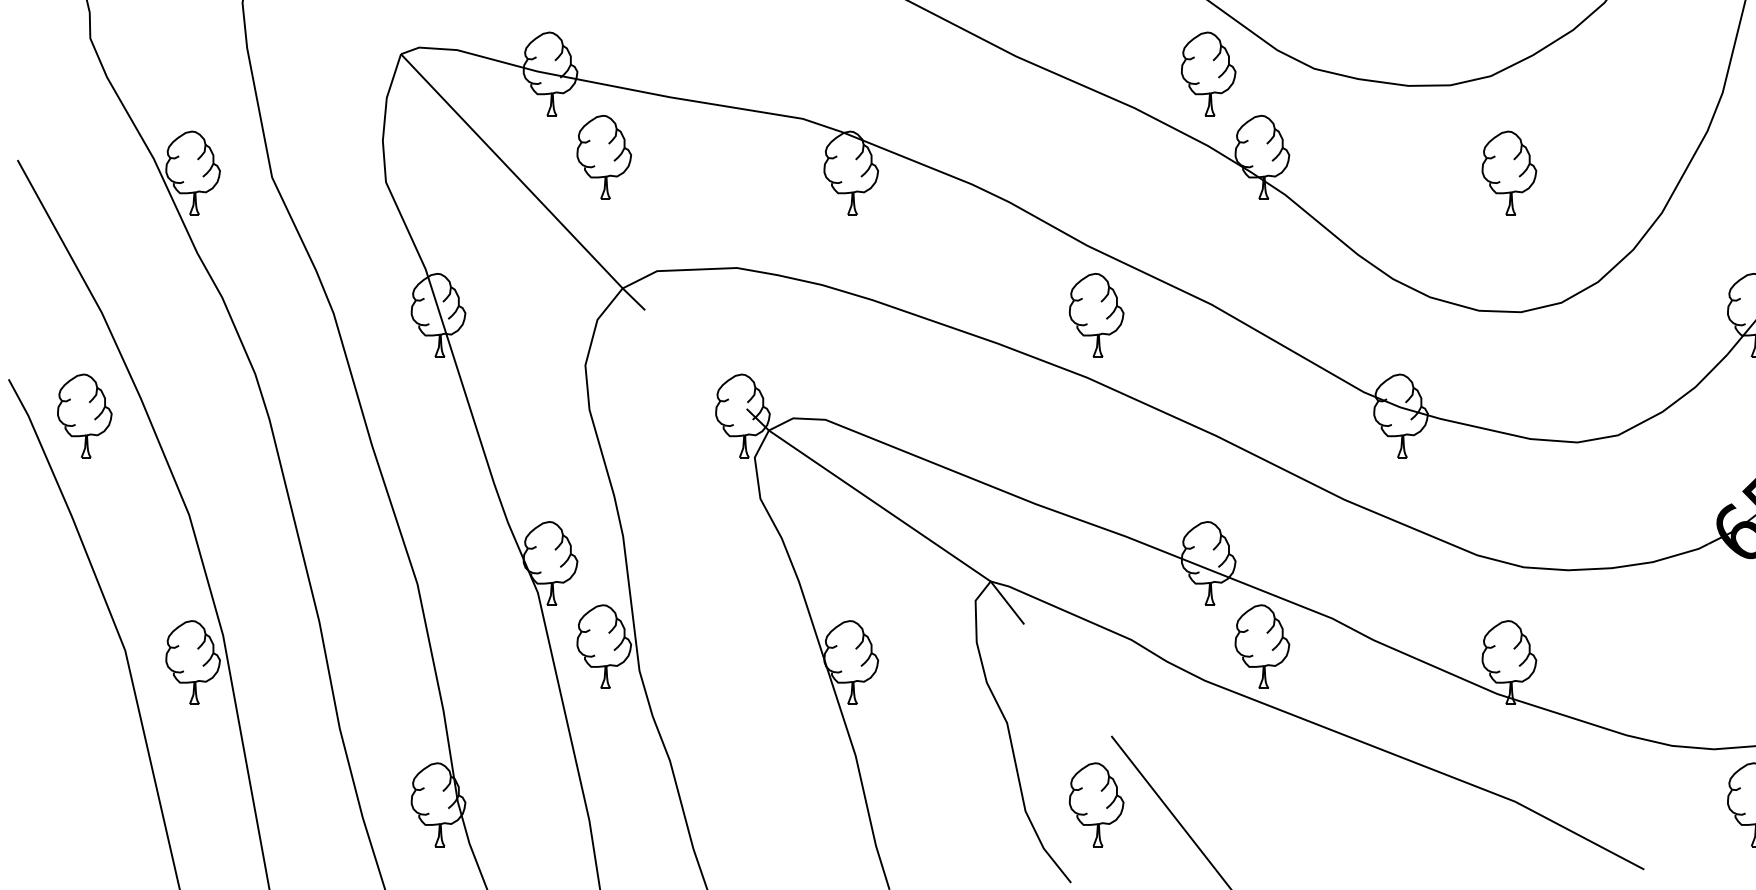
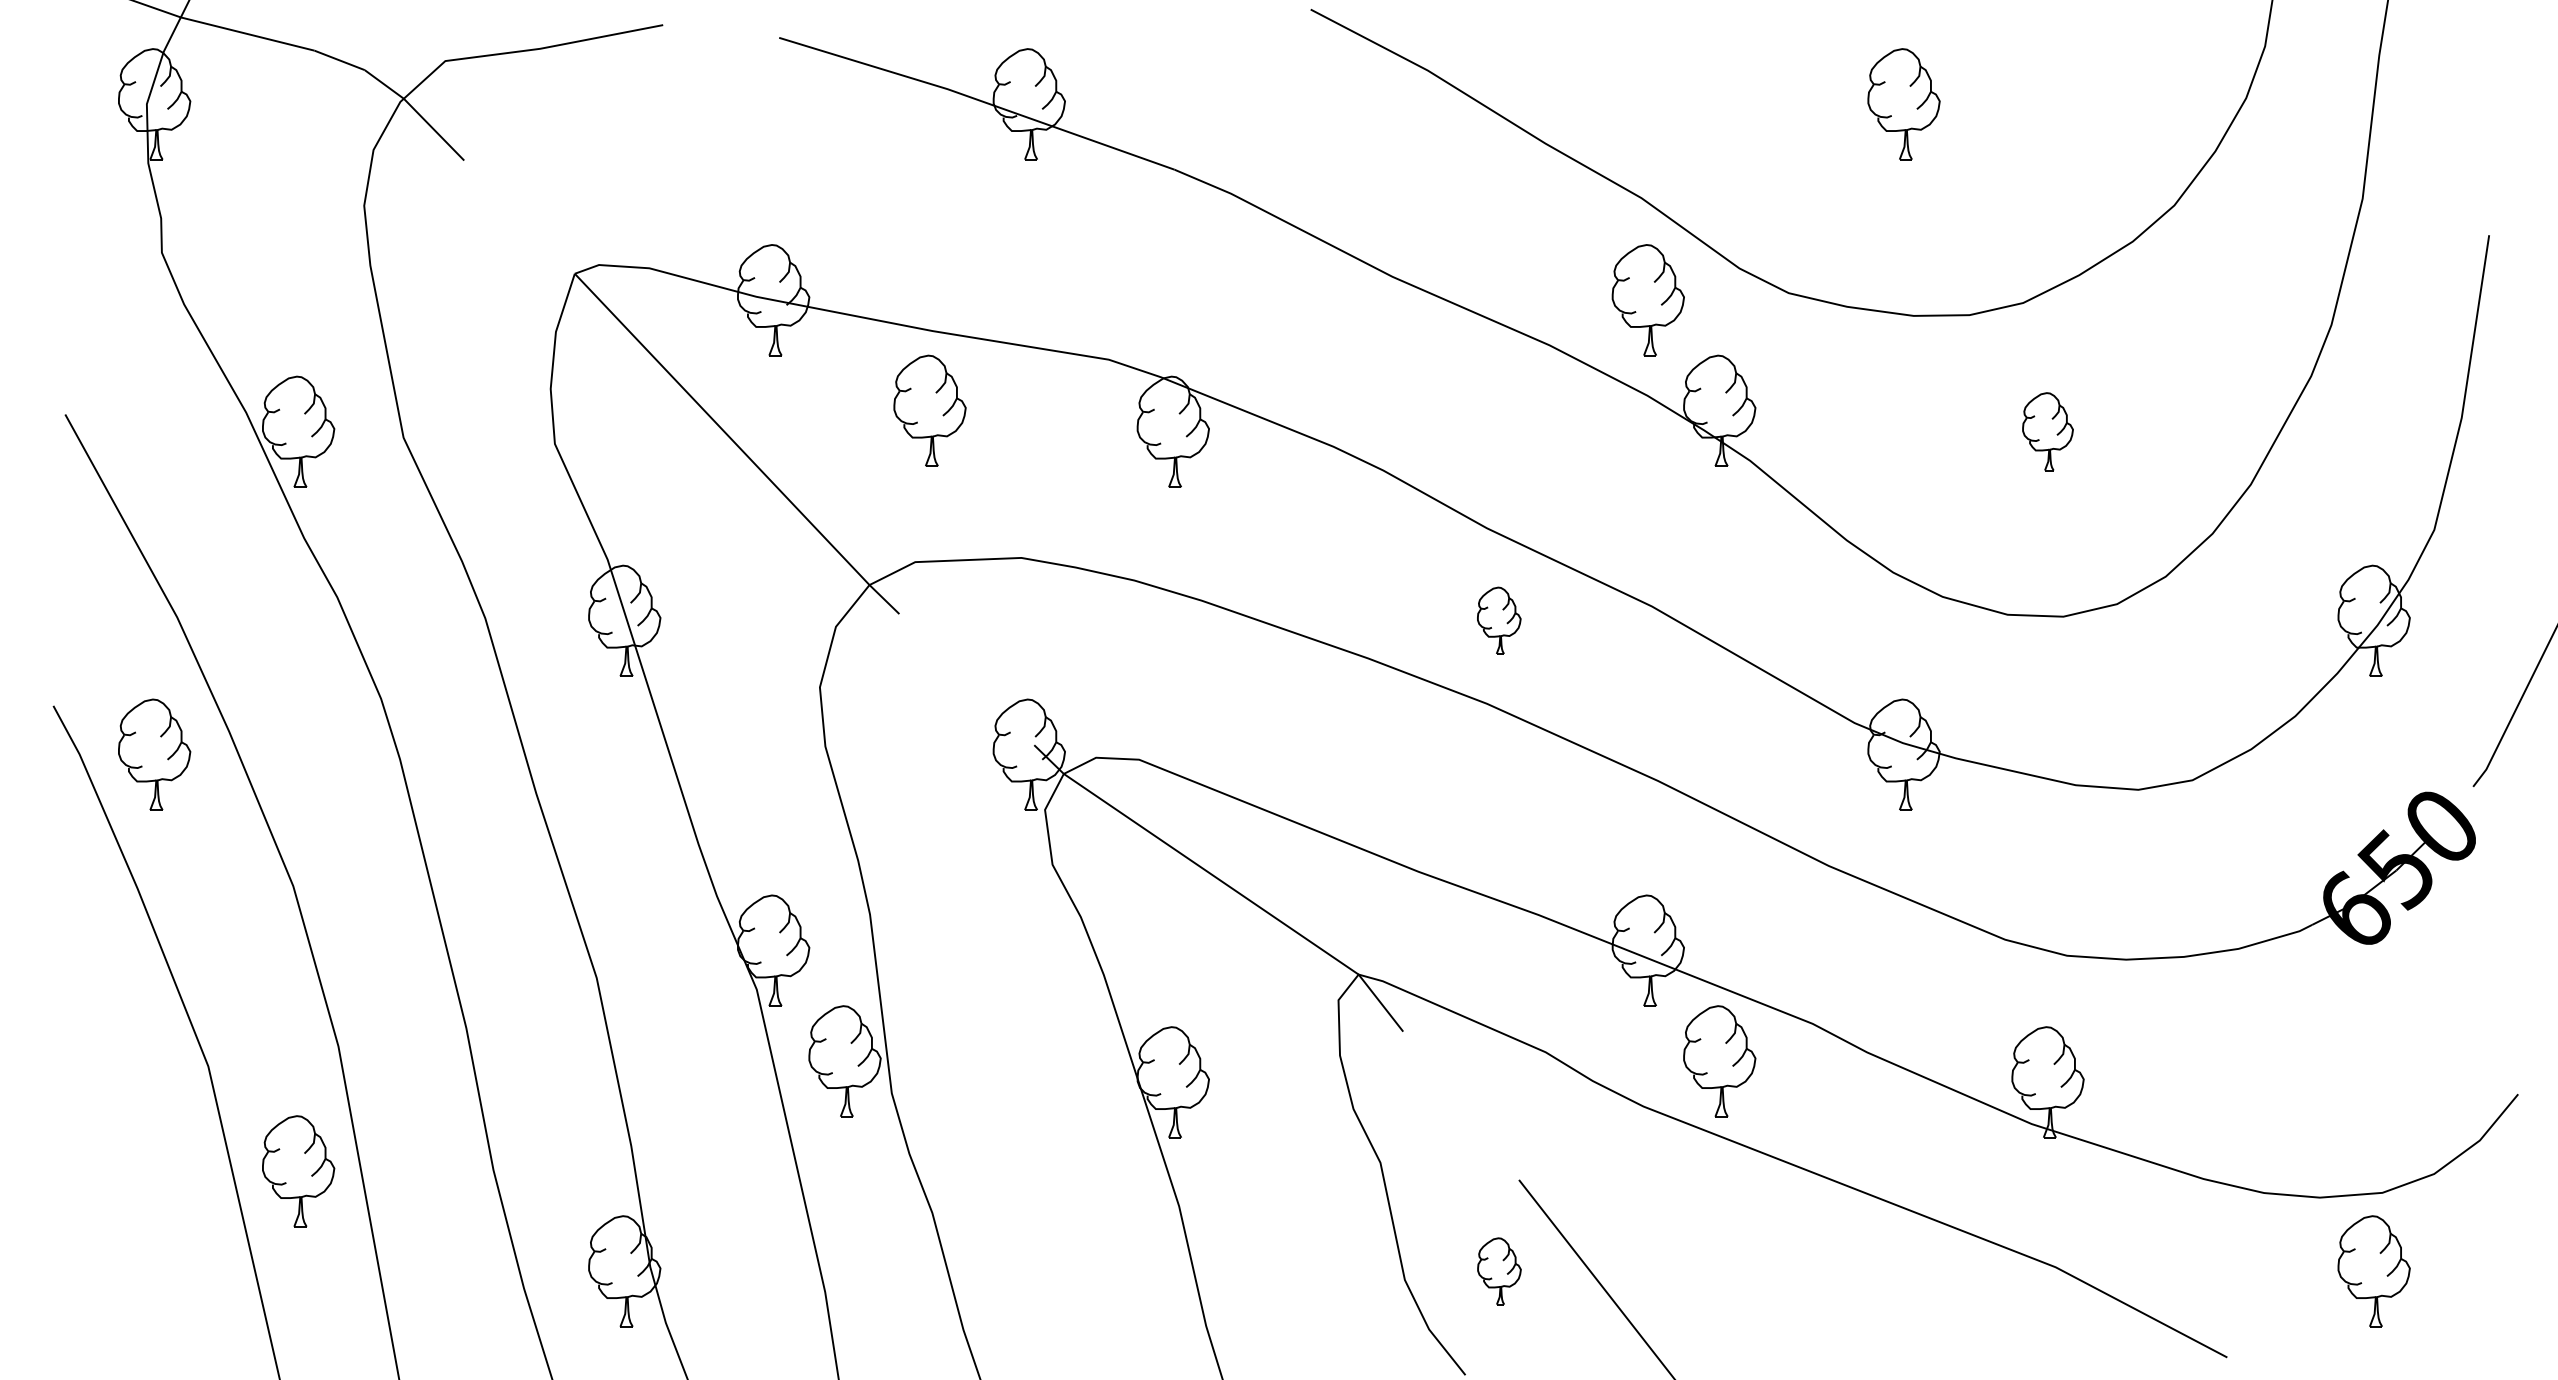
part: (603, 157) -> (929, 410), moved
part: (1509, 172) -> (2047, 431), size x0.7
part: (1095, 315) -> (1498, 620), size x0.6
part: (193, 662) -> (298, 1171), moved
part: (1096, 804) -> (1499, 1271), size x0.6

